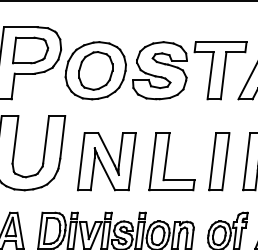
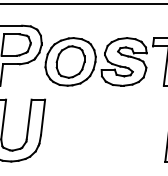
part: (106, 161) -> (79, 137), removed
part: (171, 161) -> (133, 137), removed

